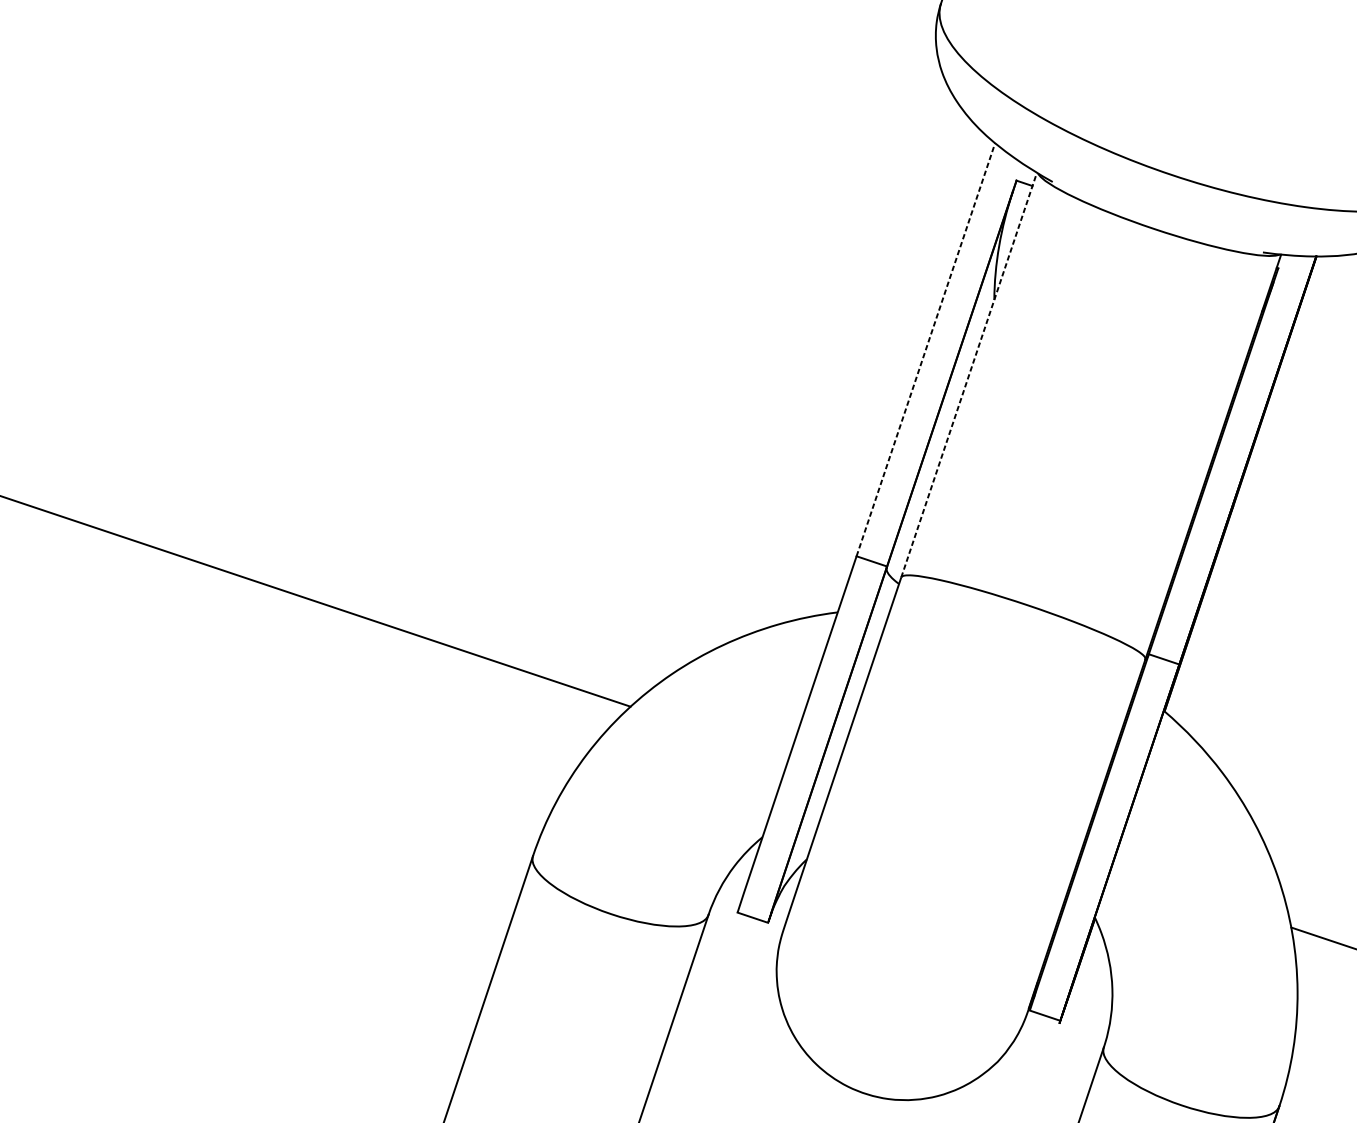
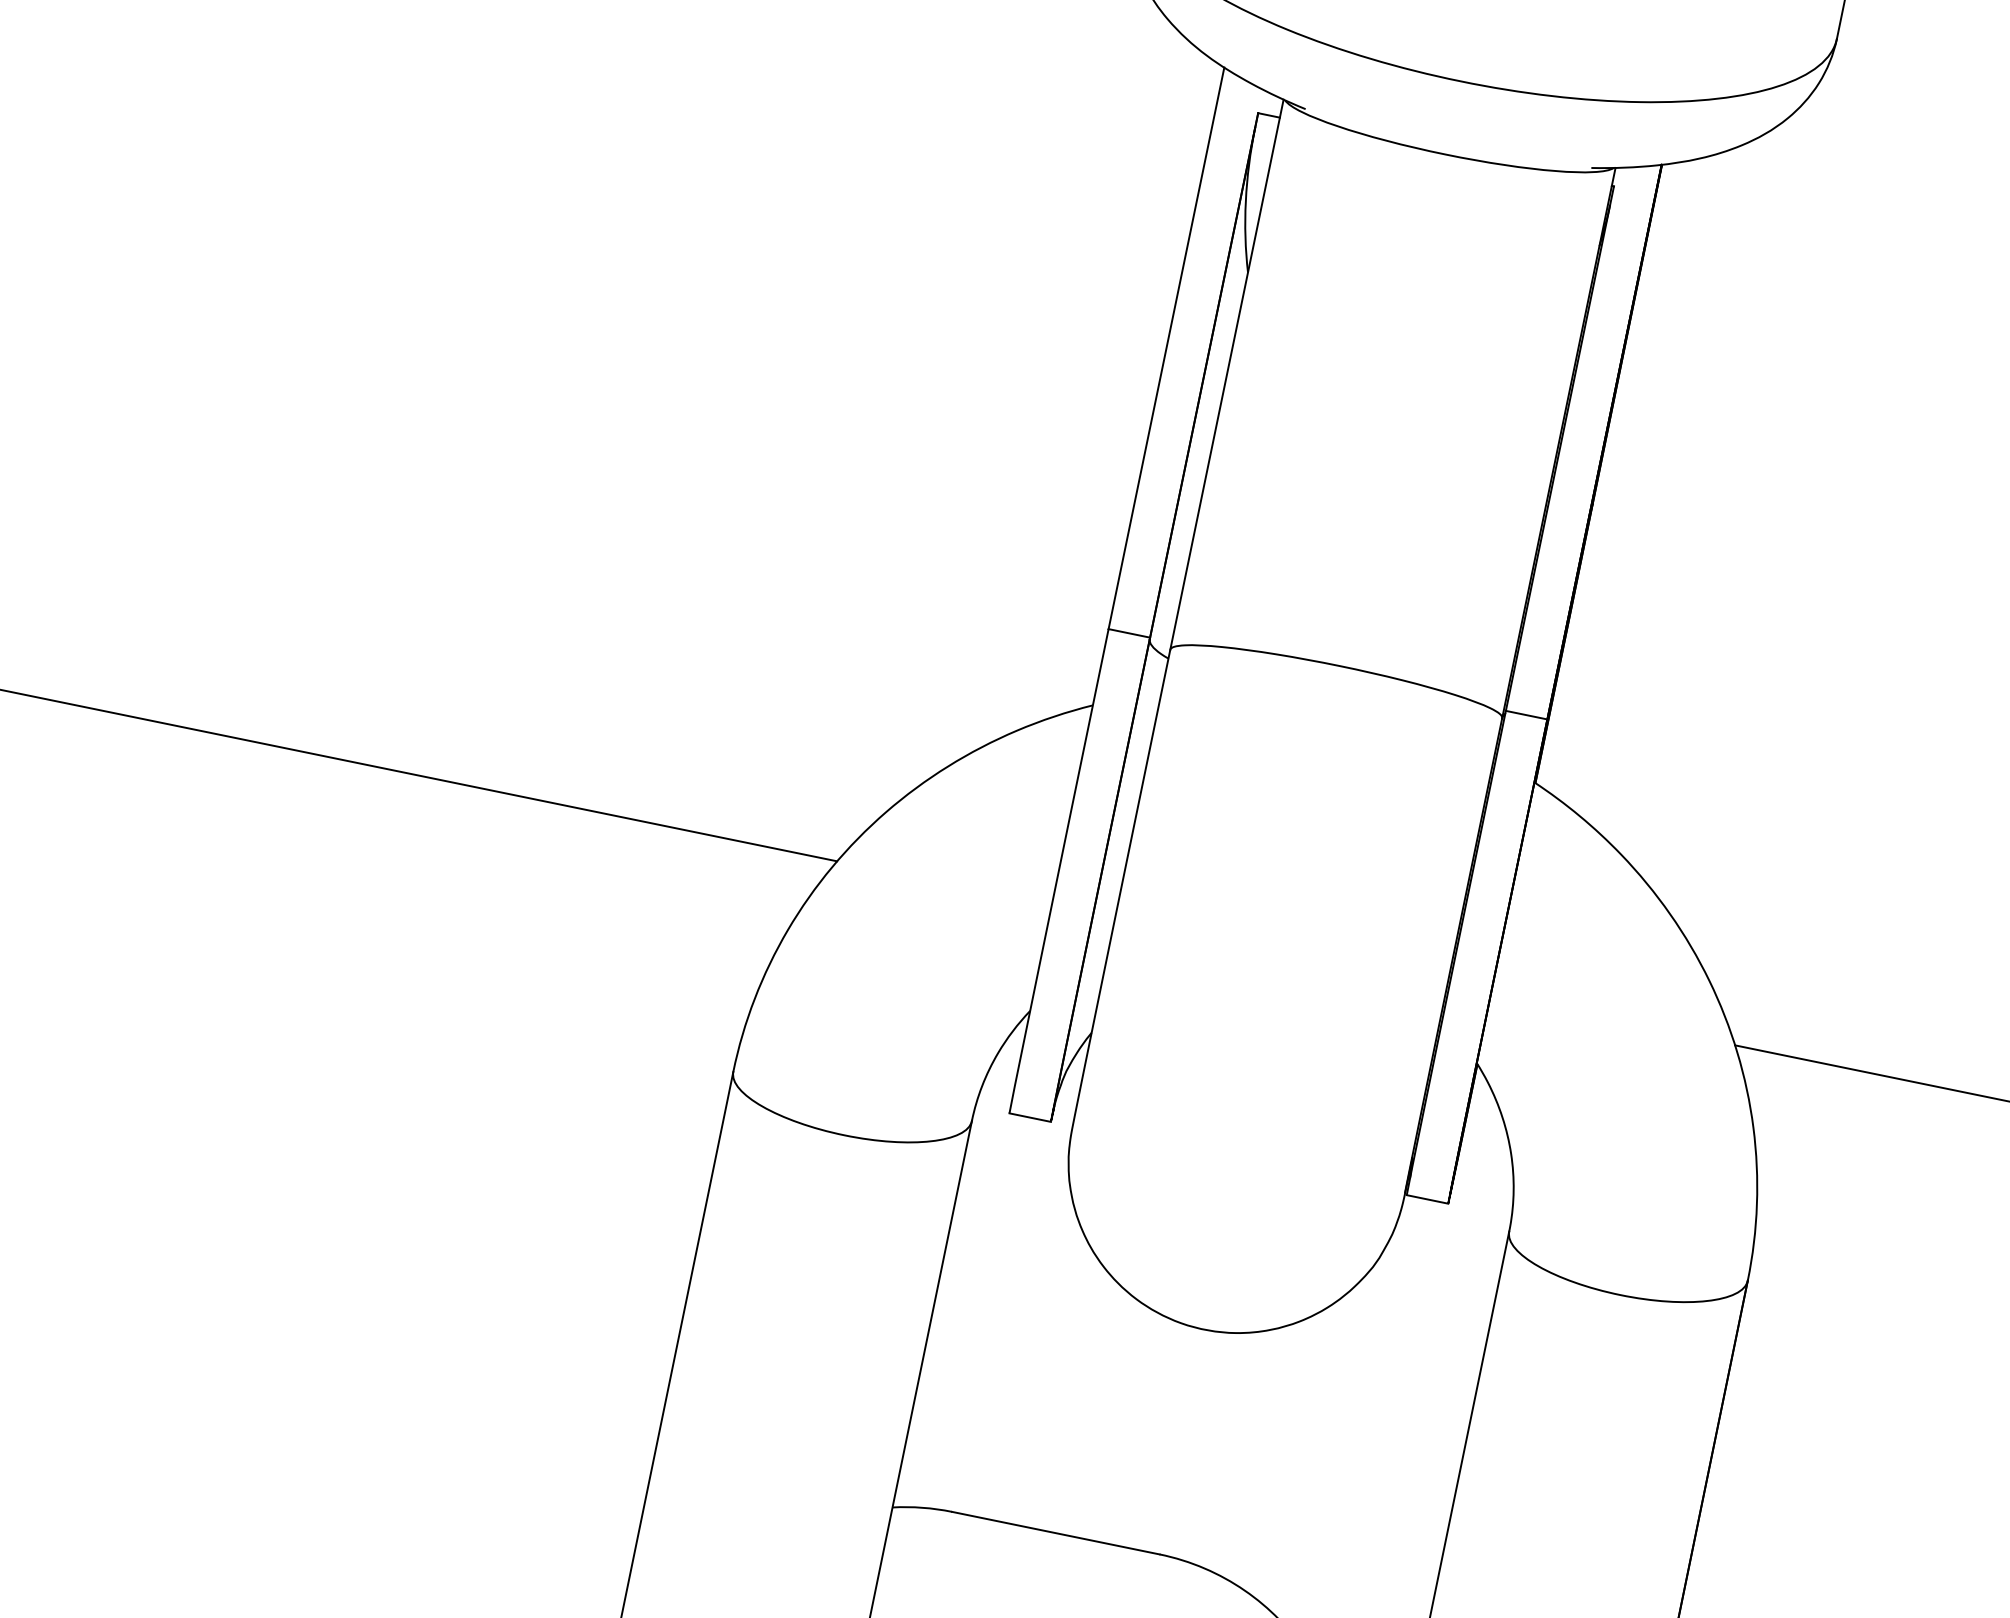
line: (925, 349) -> (1166, 348), dashed -> solid
line: (968, 374) -> (1226, 374), dashed -> solid

